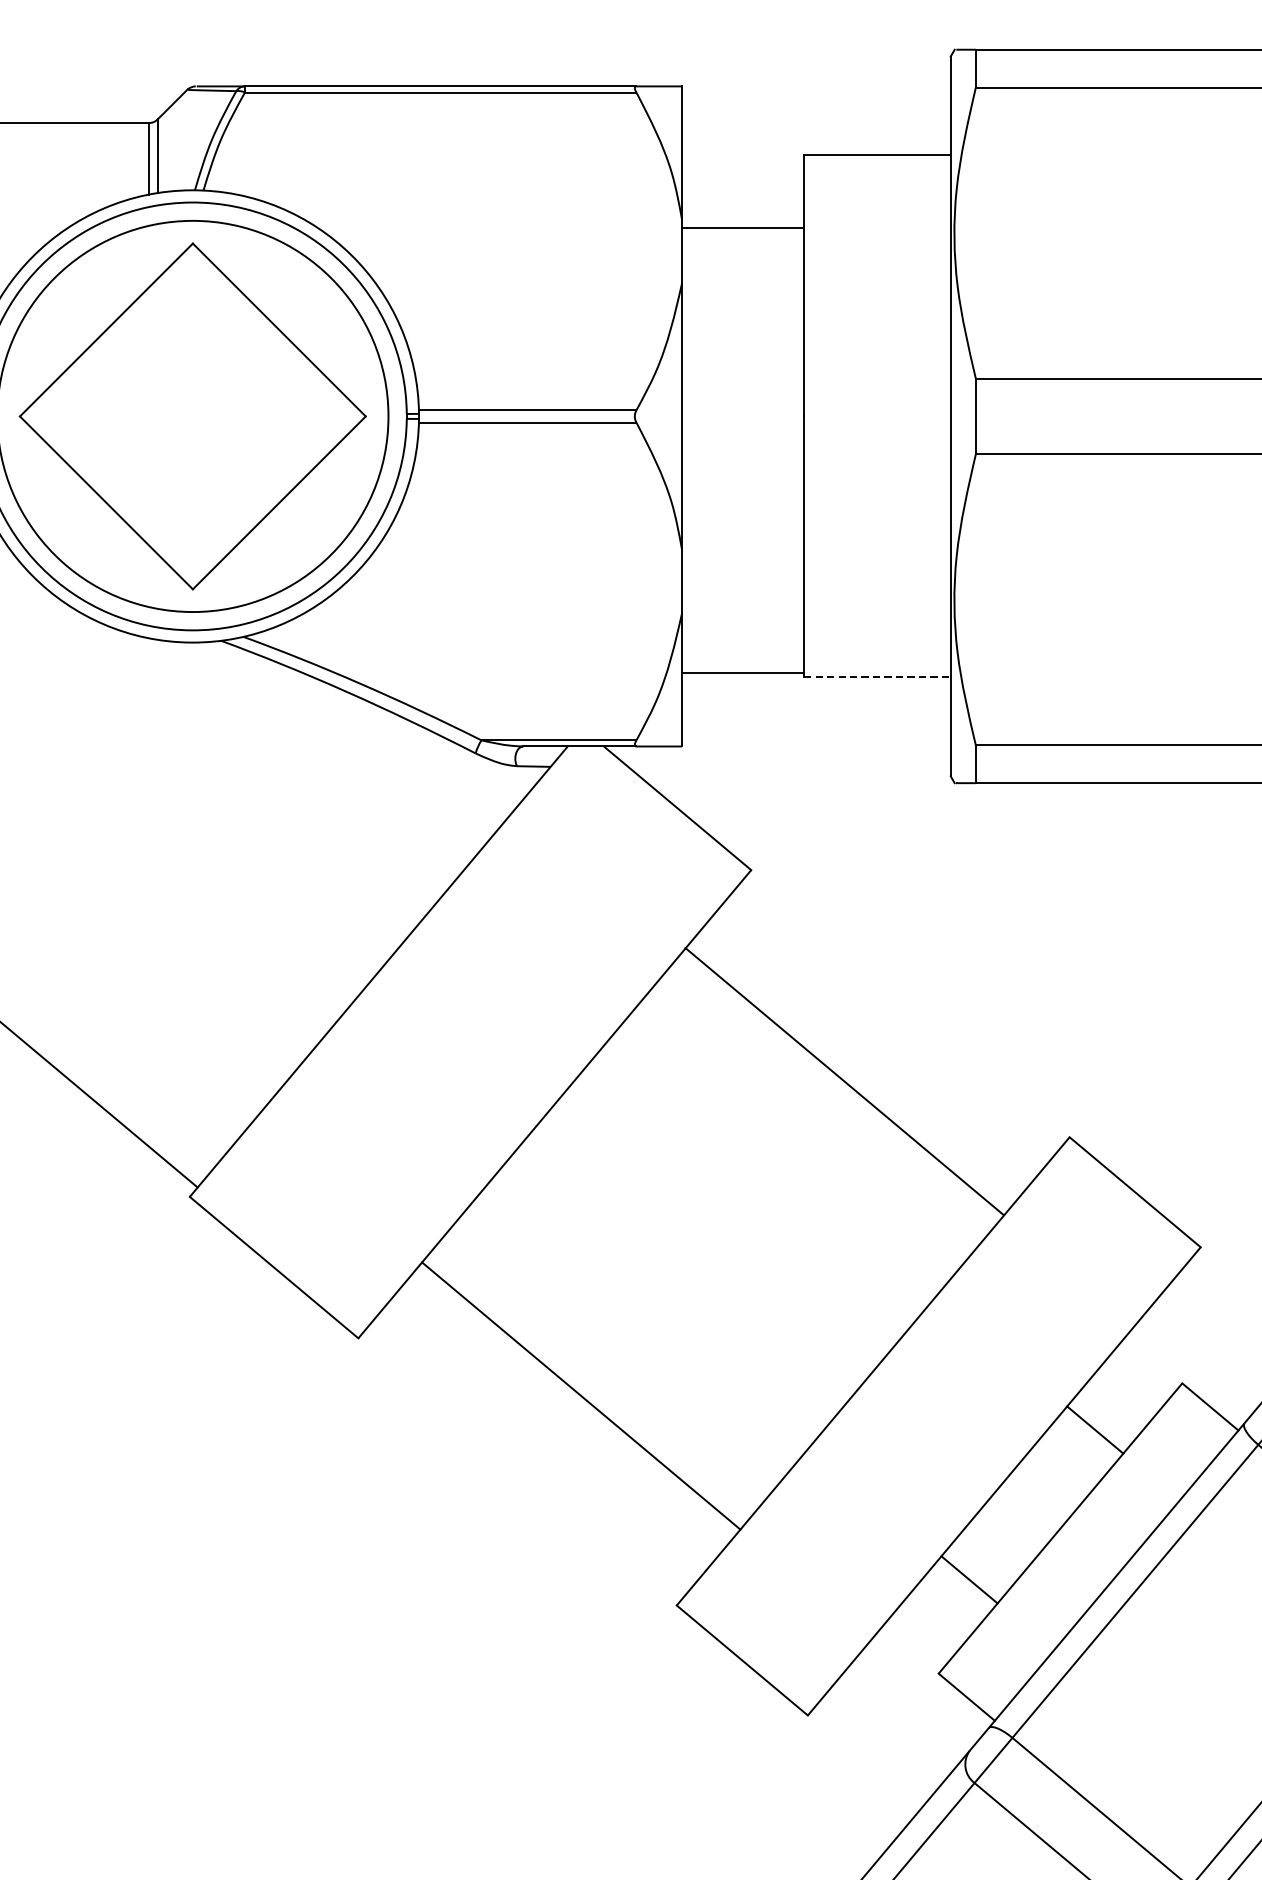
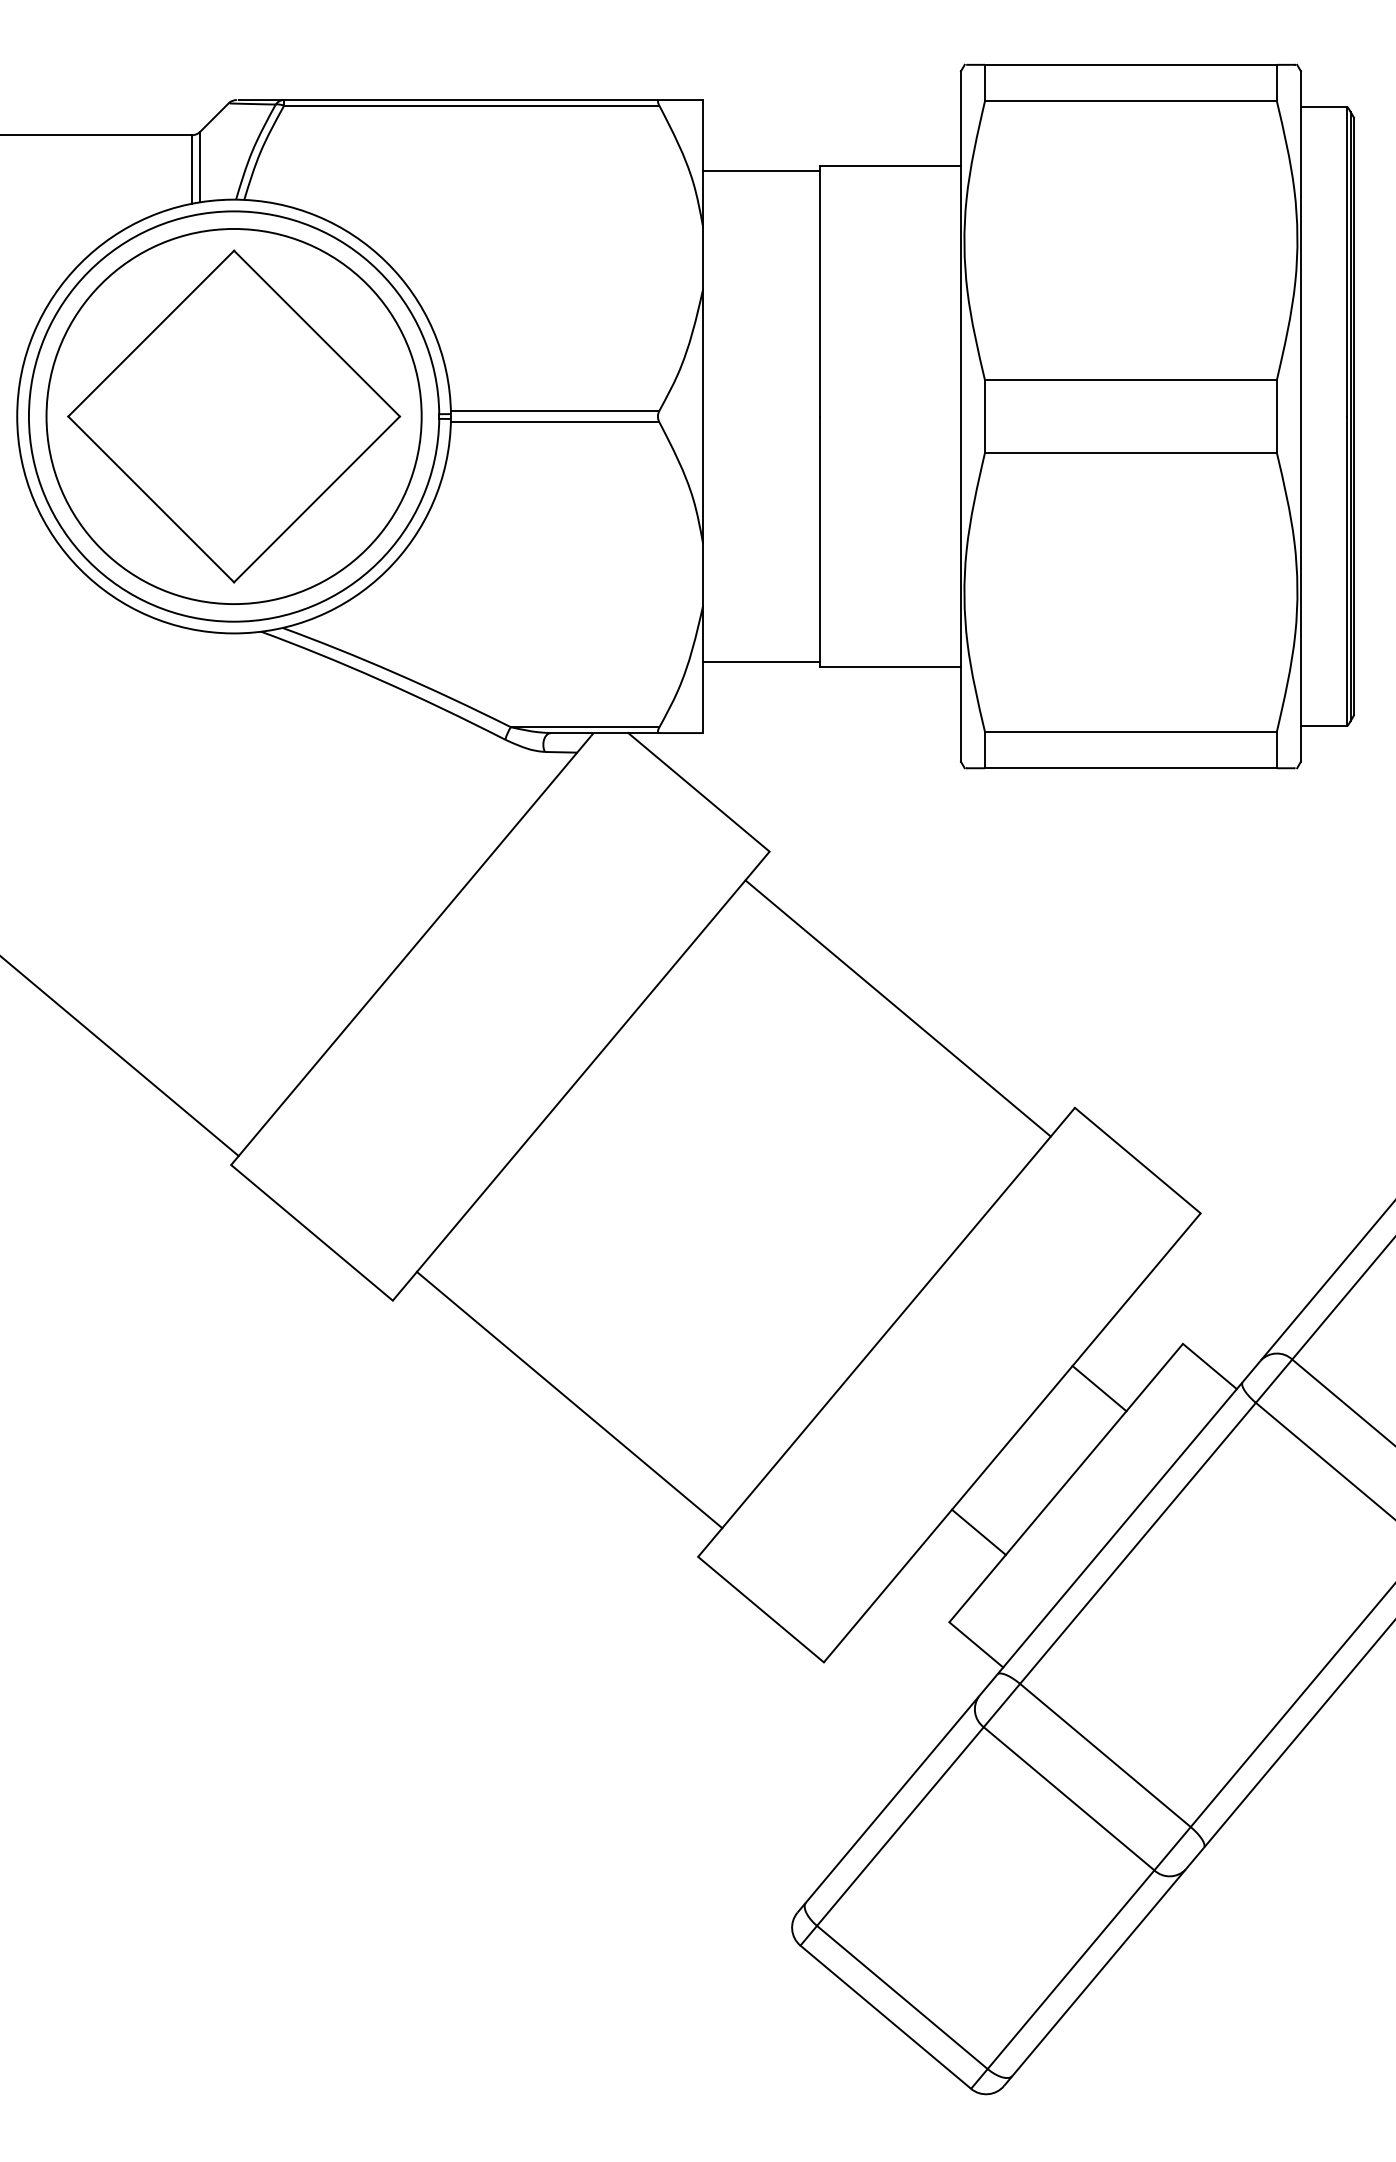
line: (742, 227) -> (761, 170), moved
line: (878, 677) -> (891, 666), dashed -> solid
line: (843, 1081) -> (897, 1008), moved
line: (581, 1395) -> (569, 1399), moved

